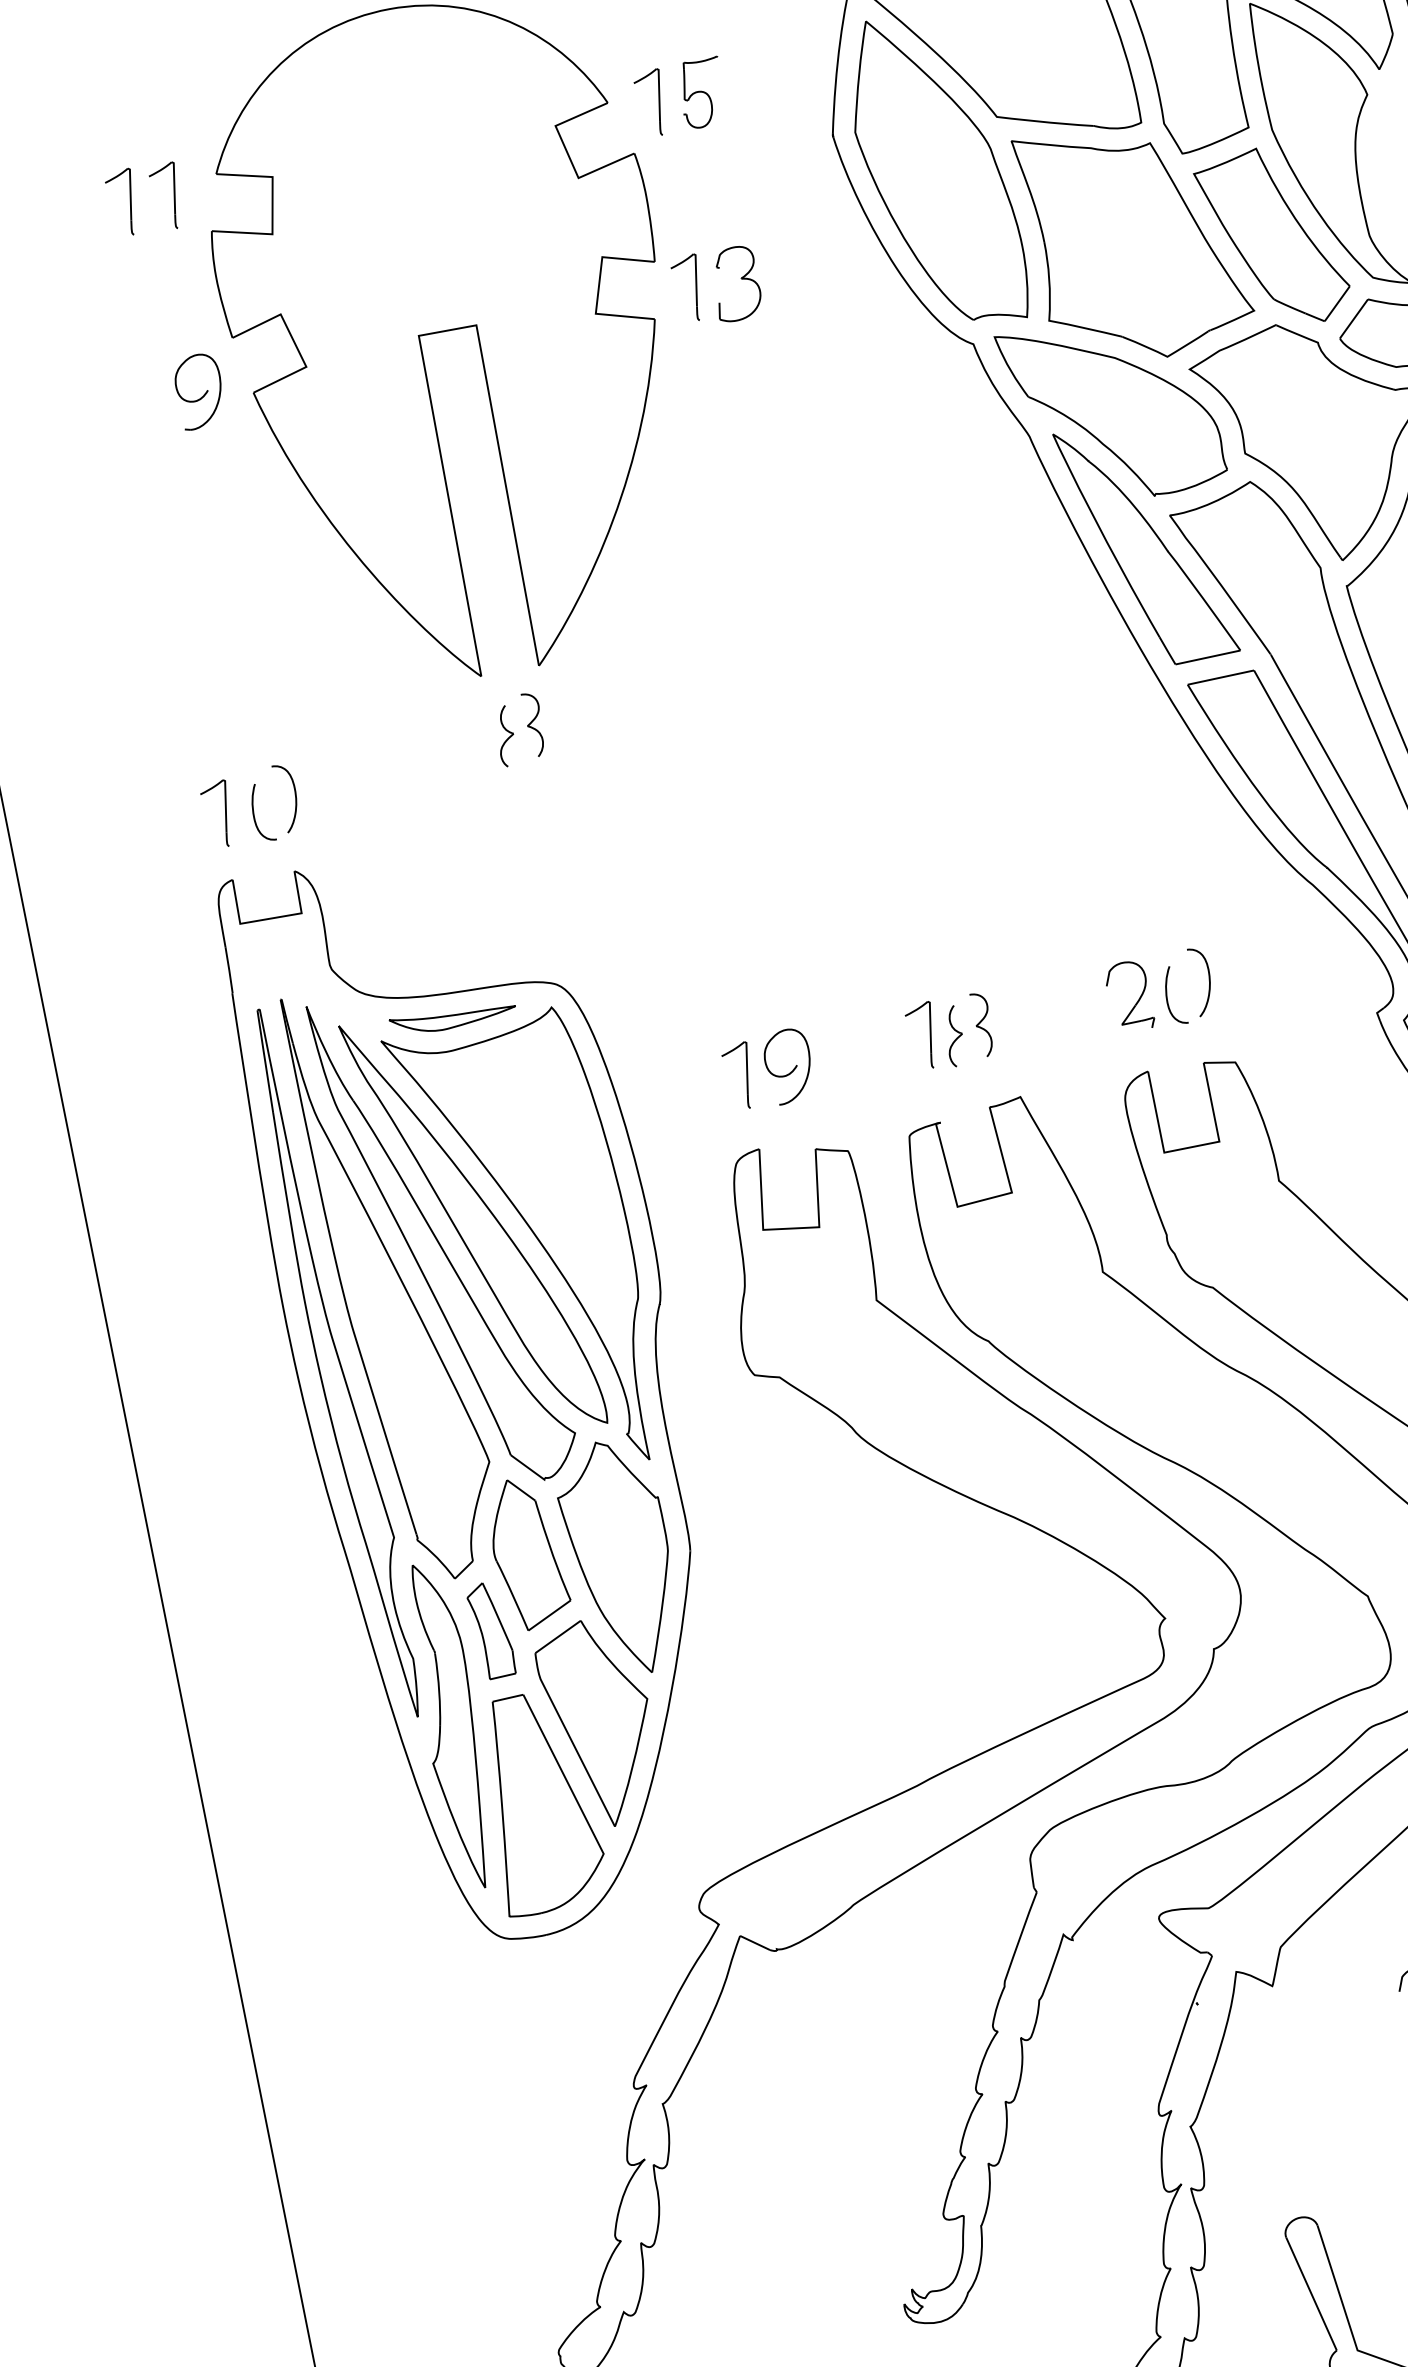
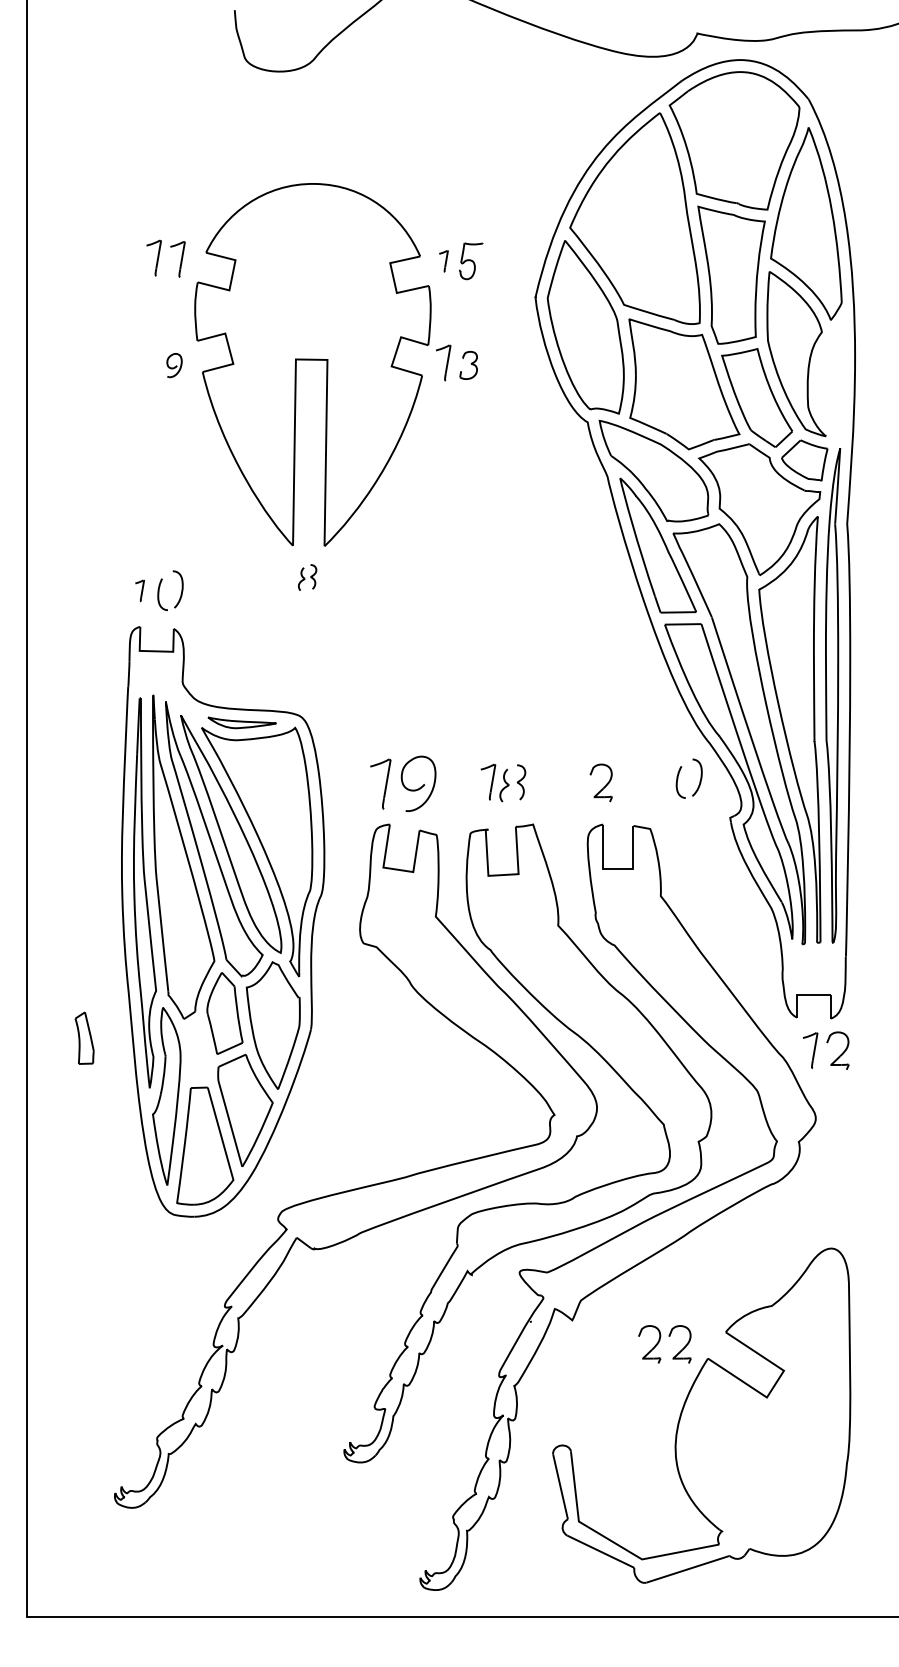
part: (652, 103) -> (443, 261), size x0.6
part: (735, 284) -> (468, 365), size x0.7
part: (199, 391) -> (174, 365), size x0.6
part: (519, 728) -> (307, 577), size x0.7
part: (217, 813) -> (139, 590), size x0.6
part: (1168, 982) -> (679, 774), moved
part: (769, 1069) -> (403, 783), size x1.4
part: (490, 1629) -> (84, 1037), moved

